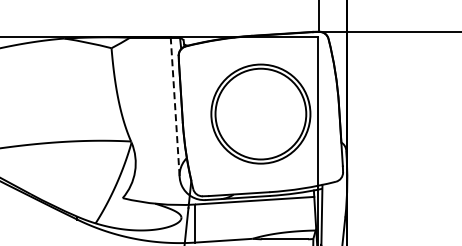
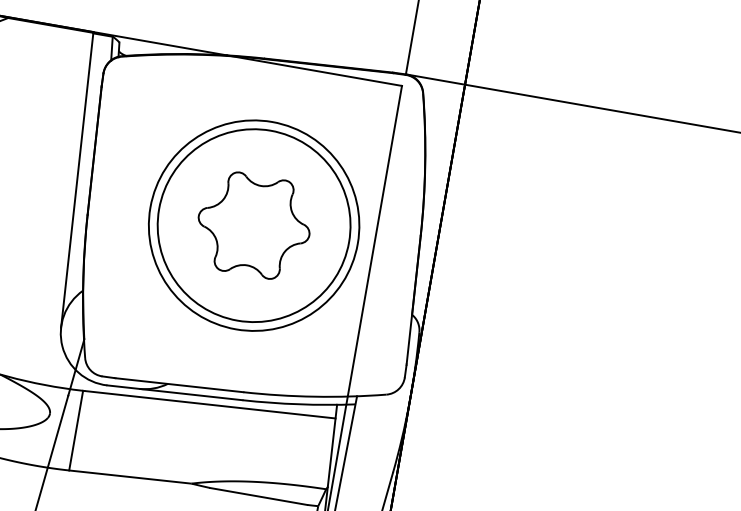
line: (175, 107) -> (77, 180), dashed -> solid
part: (260, 113) -> (253, 224), added

